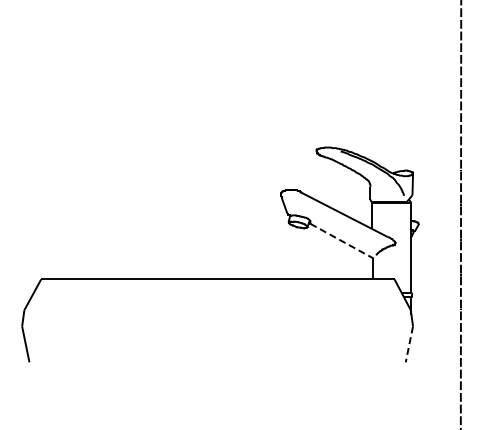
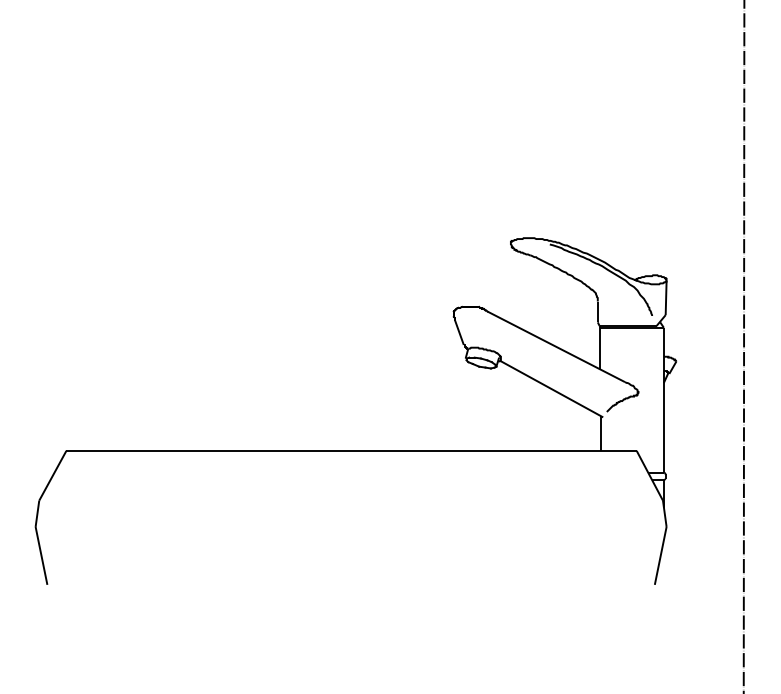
line: (342, 241) -> (552, 389), dashed -> solid
line: (409, 344) -> (660, 556), dashed -> solid

